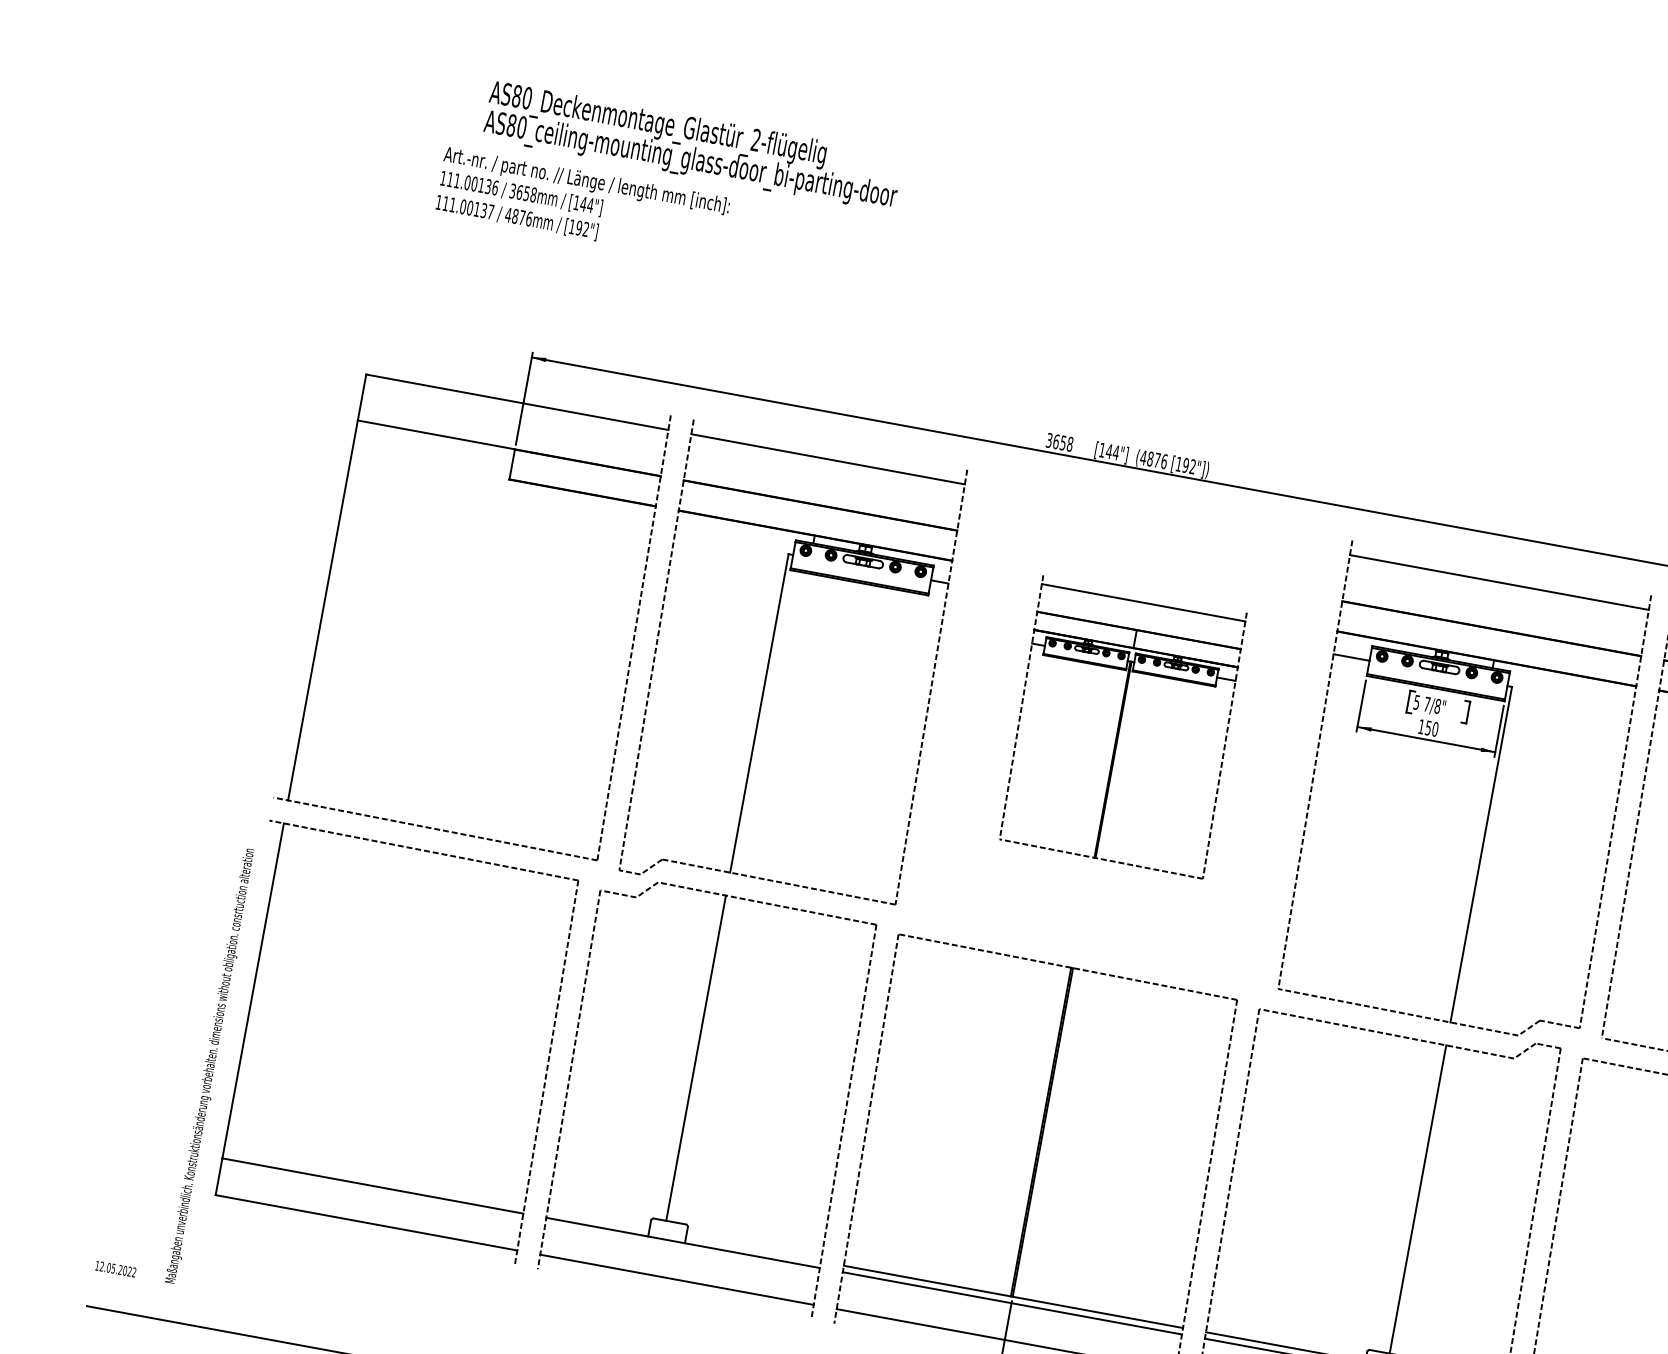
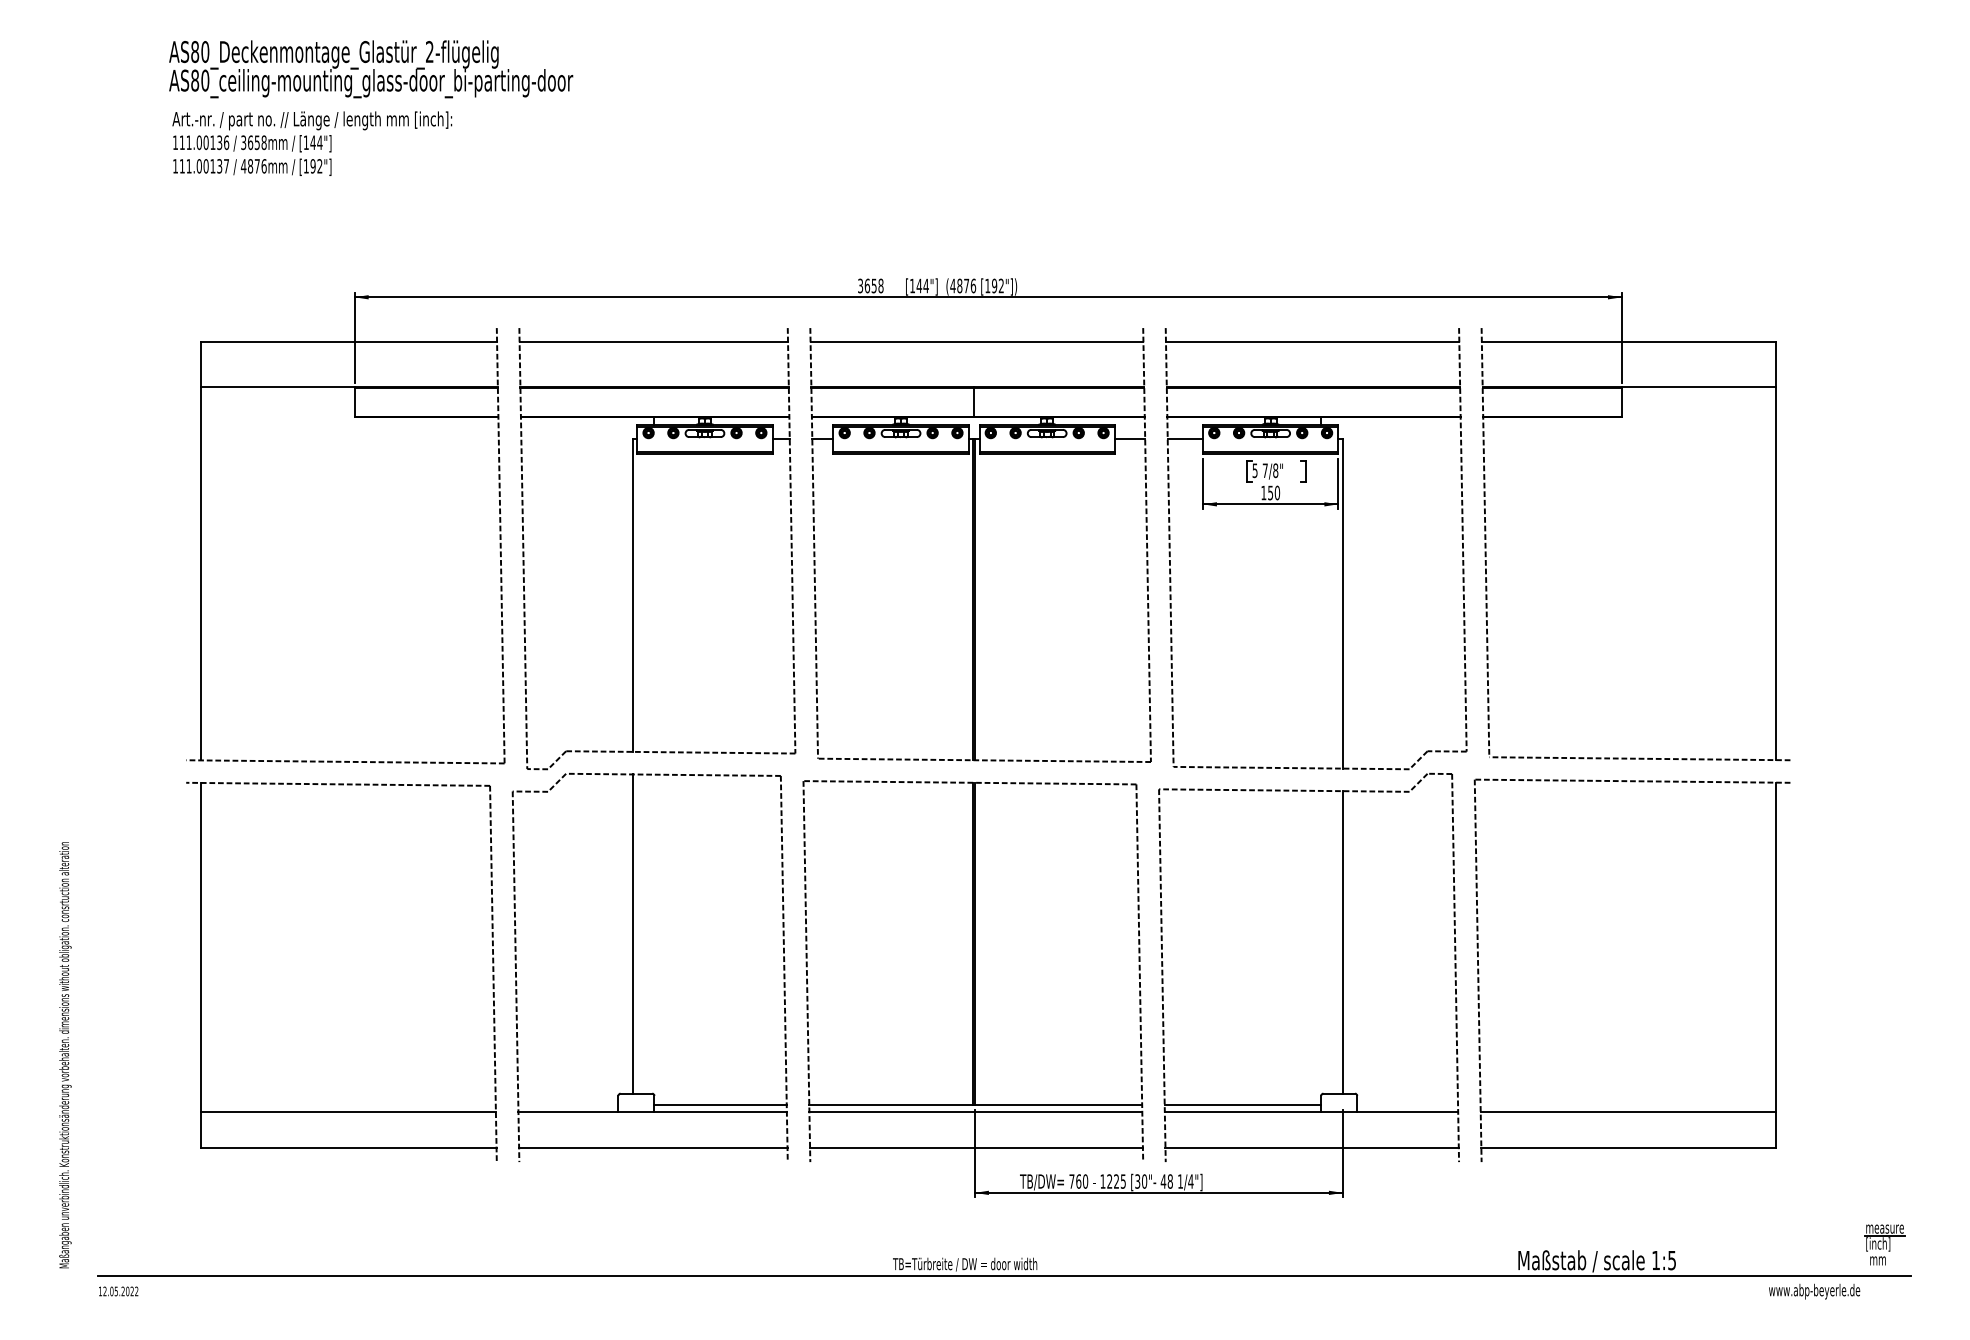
text: (693, 147) -> (371, 69), moved
text: (582, 204) -> (312, 143), moved
part: (1123, 727) -> (980, 545), size x1.67
text: (210, 1066) -> (65, 1055), moved
line: (753, 1249) -> (720, 1105), added
text: (115, 1269) -> (118, 1291), moved

